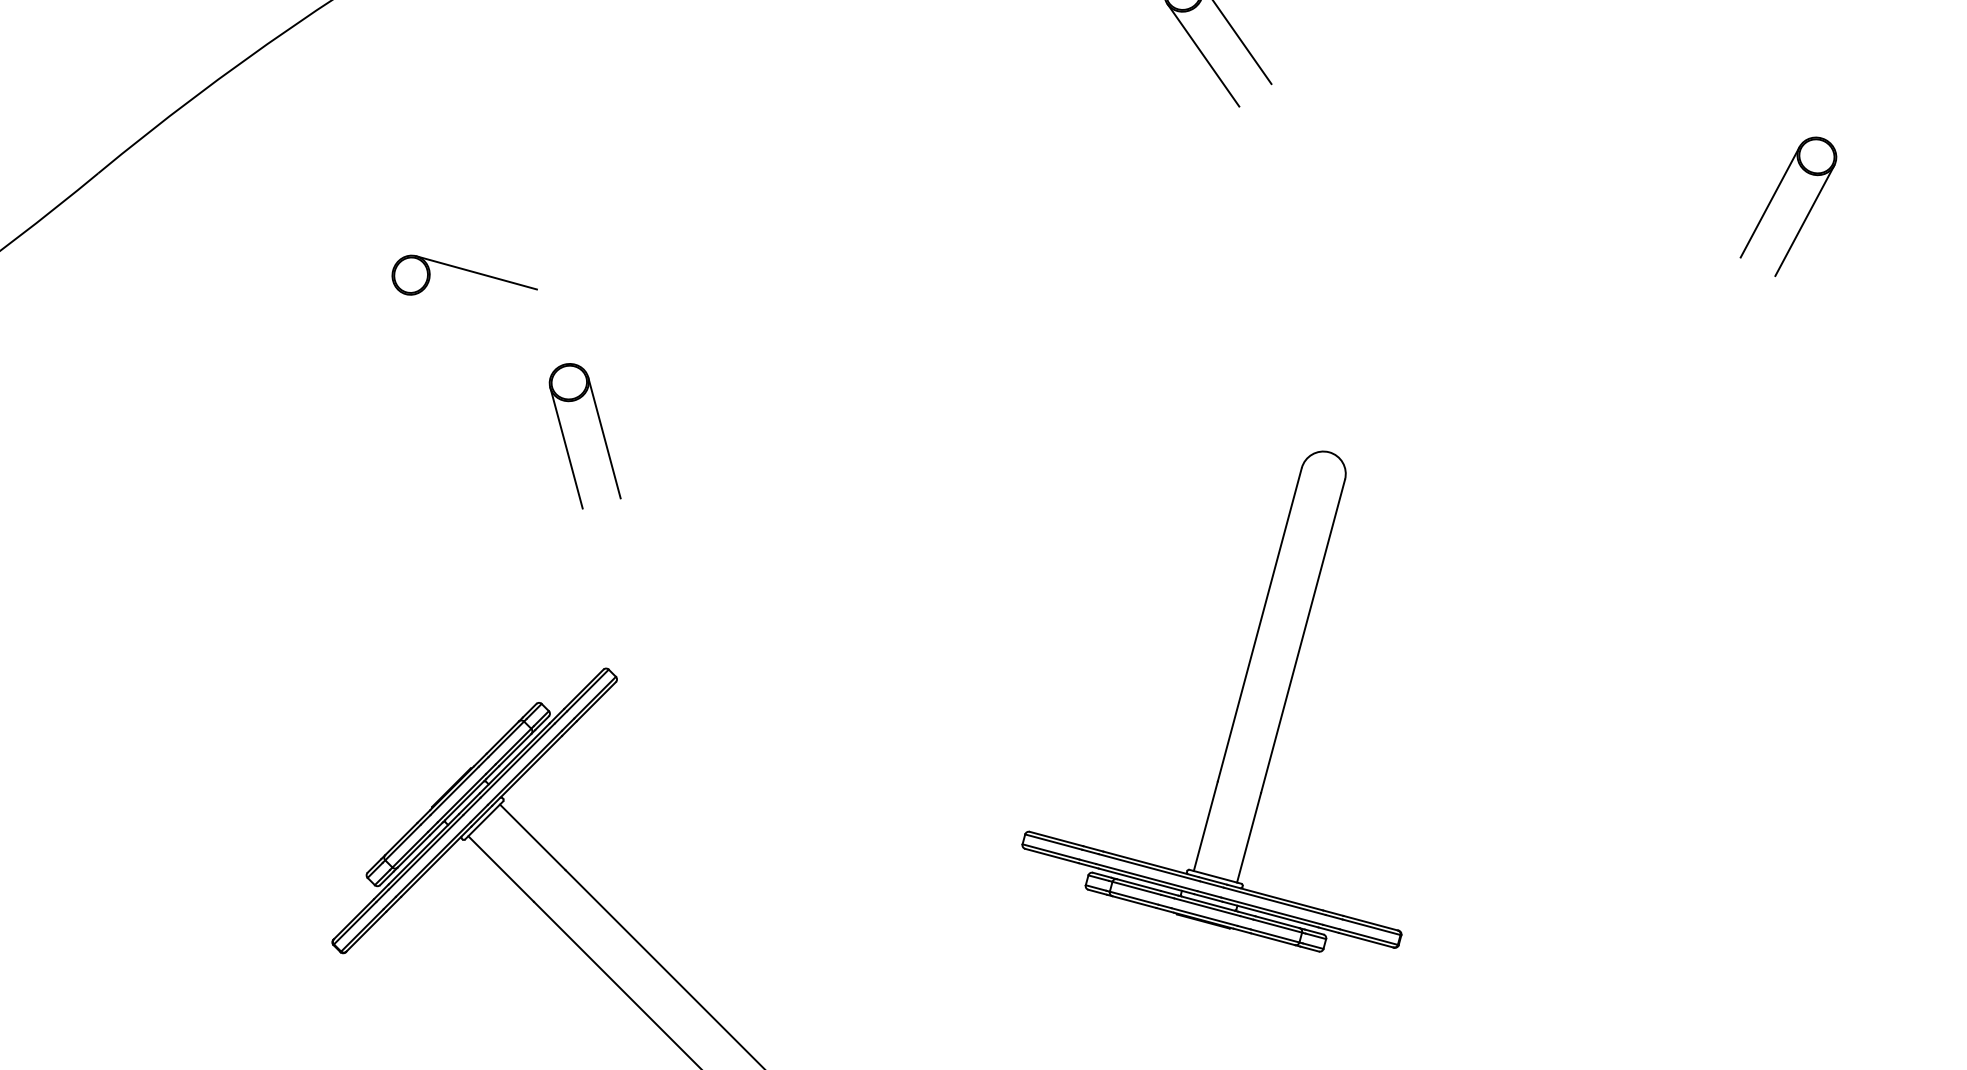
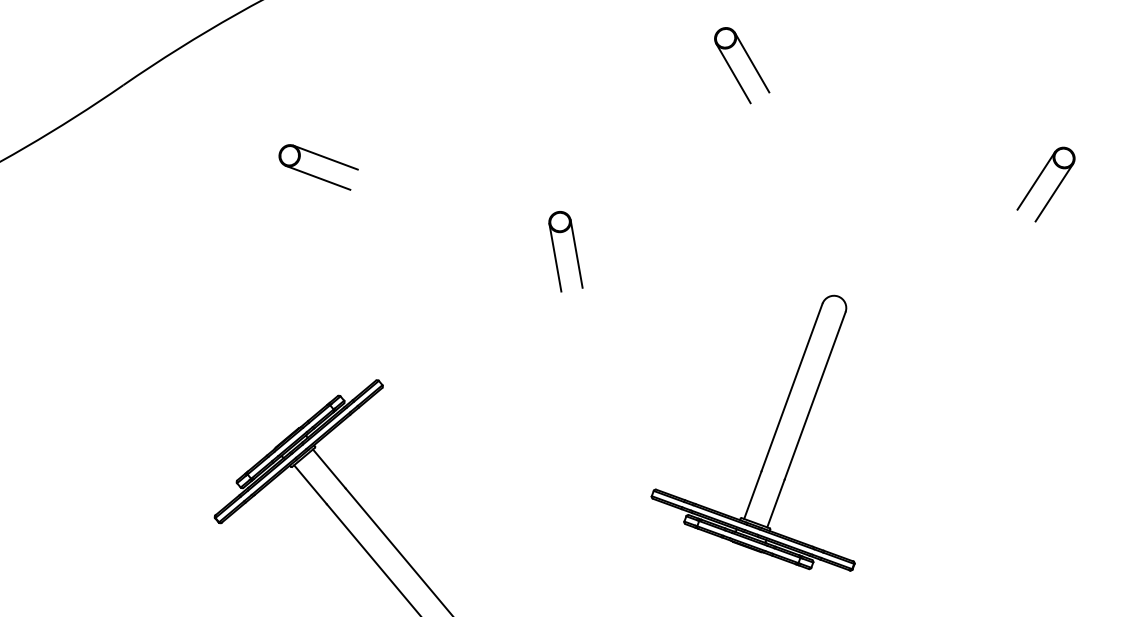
line: (465, 310) -> (317, 177), added
part: (599, 428) -> (574, 248), moved
part: (1232, 718) -> (772, 437), moved

